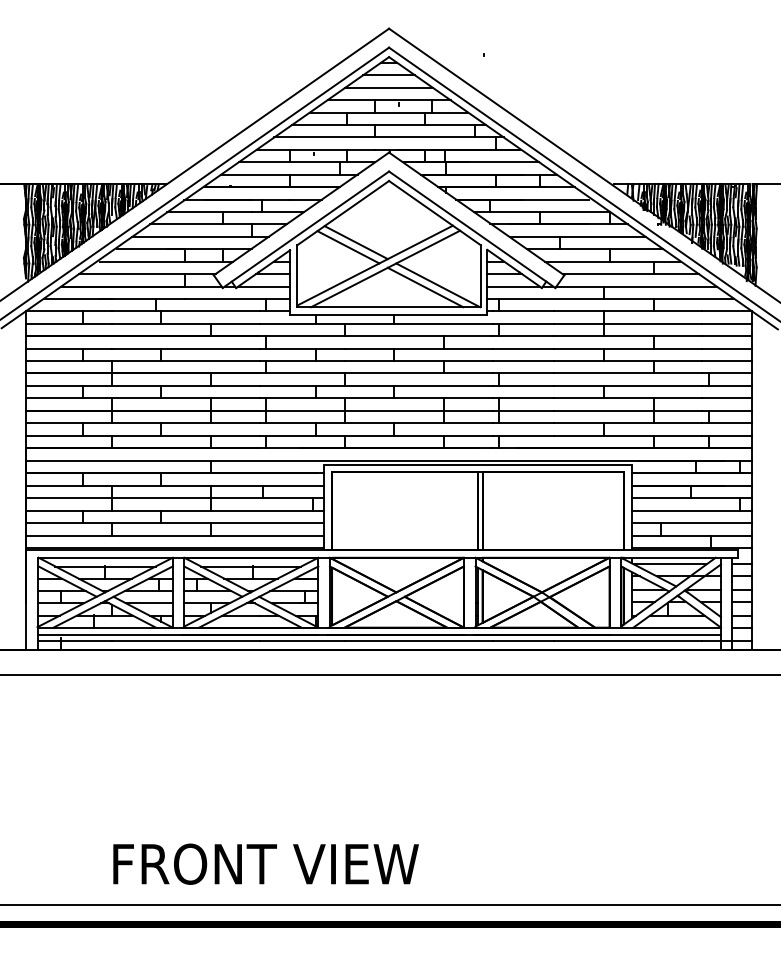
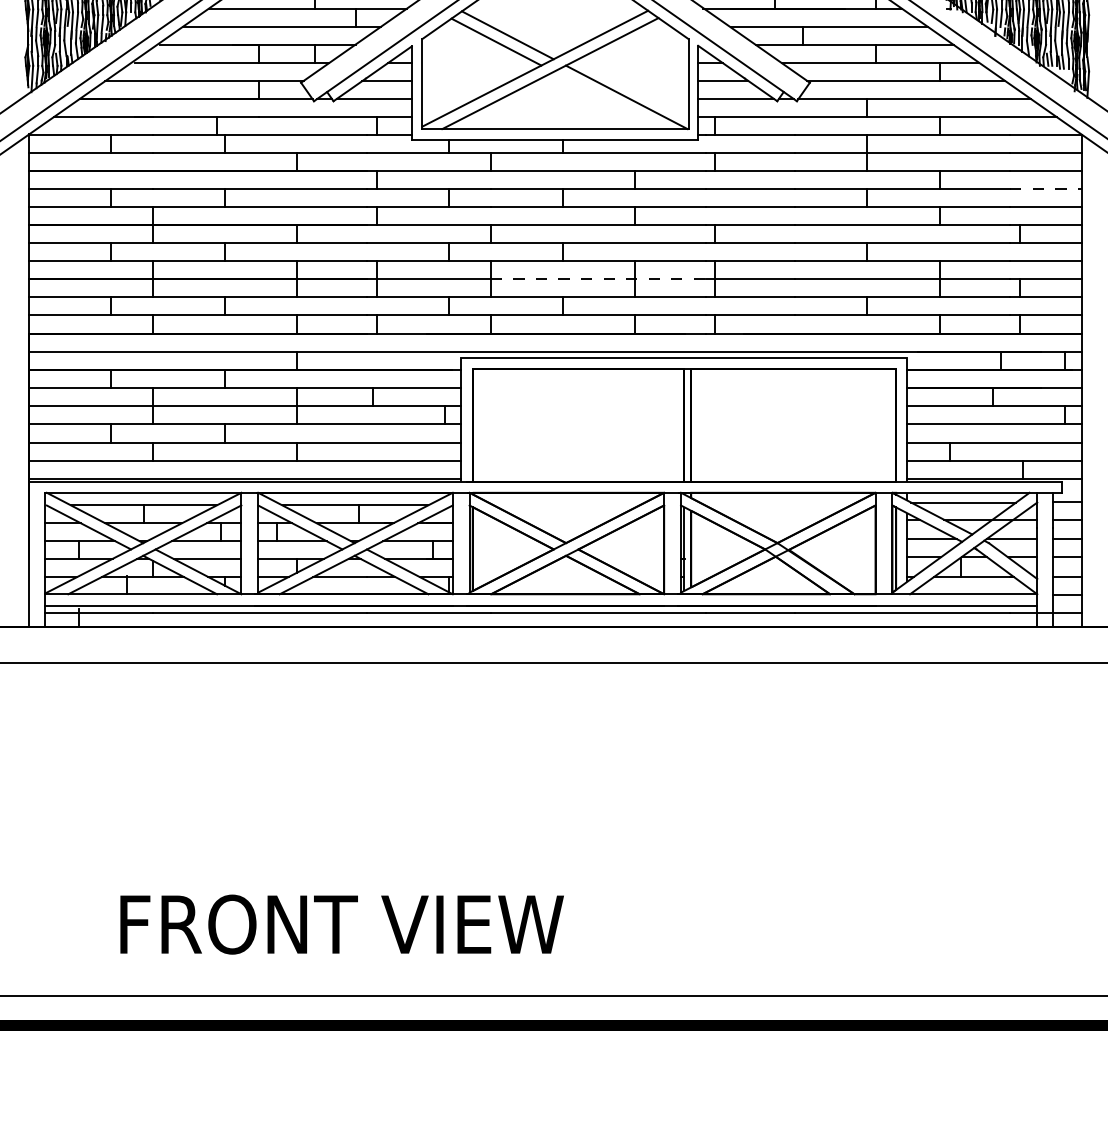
line: (425, 287) -> (608, 100), removed
line: (727, 348) -> (1046, 189), solid -> dashed
line: (419, 410) -> (599, 279), solid -> dashed
text: (265, 863) -> (341, 923), moved

